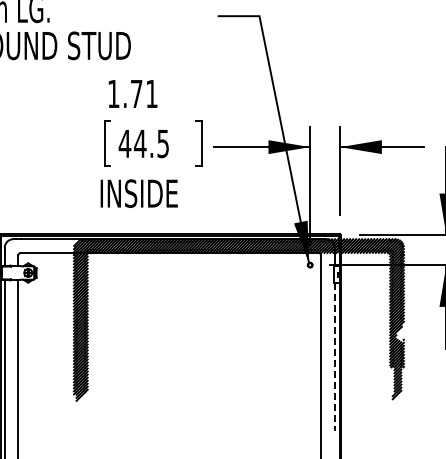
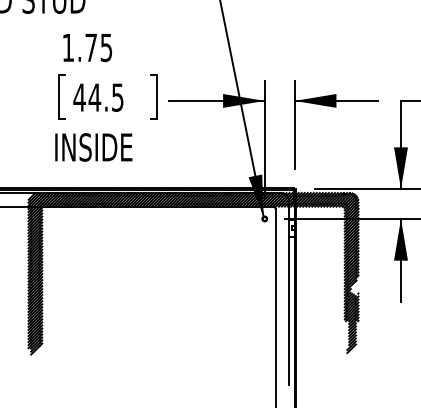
text: (151, 94) -> (106, 48), 1.71 -> 1.75
line: (334, 357) -> (289, 311), dashed -> solid

